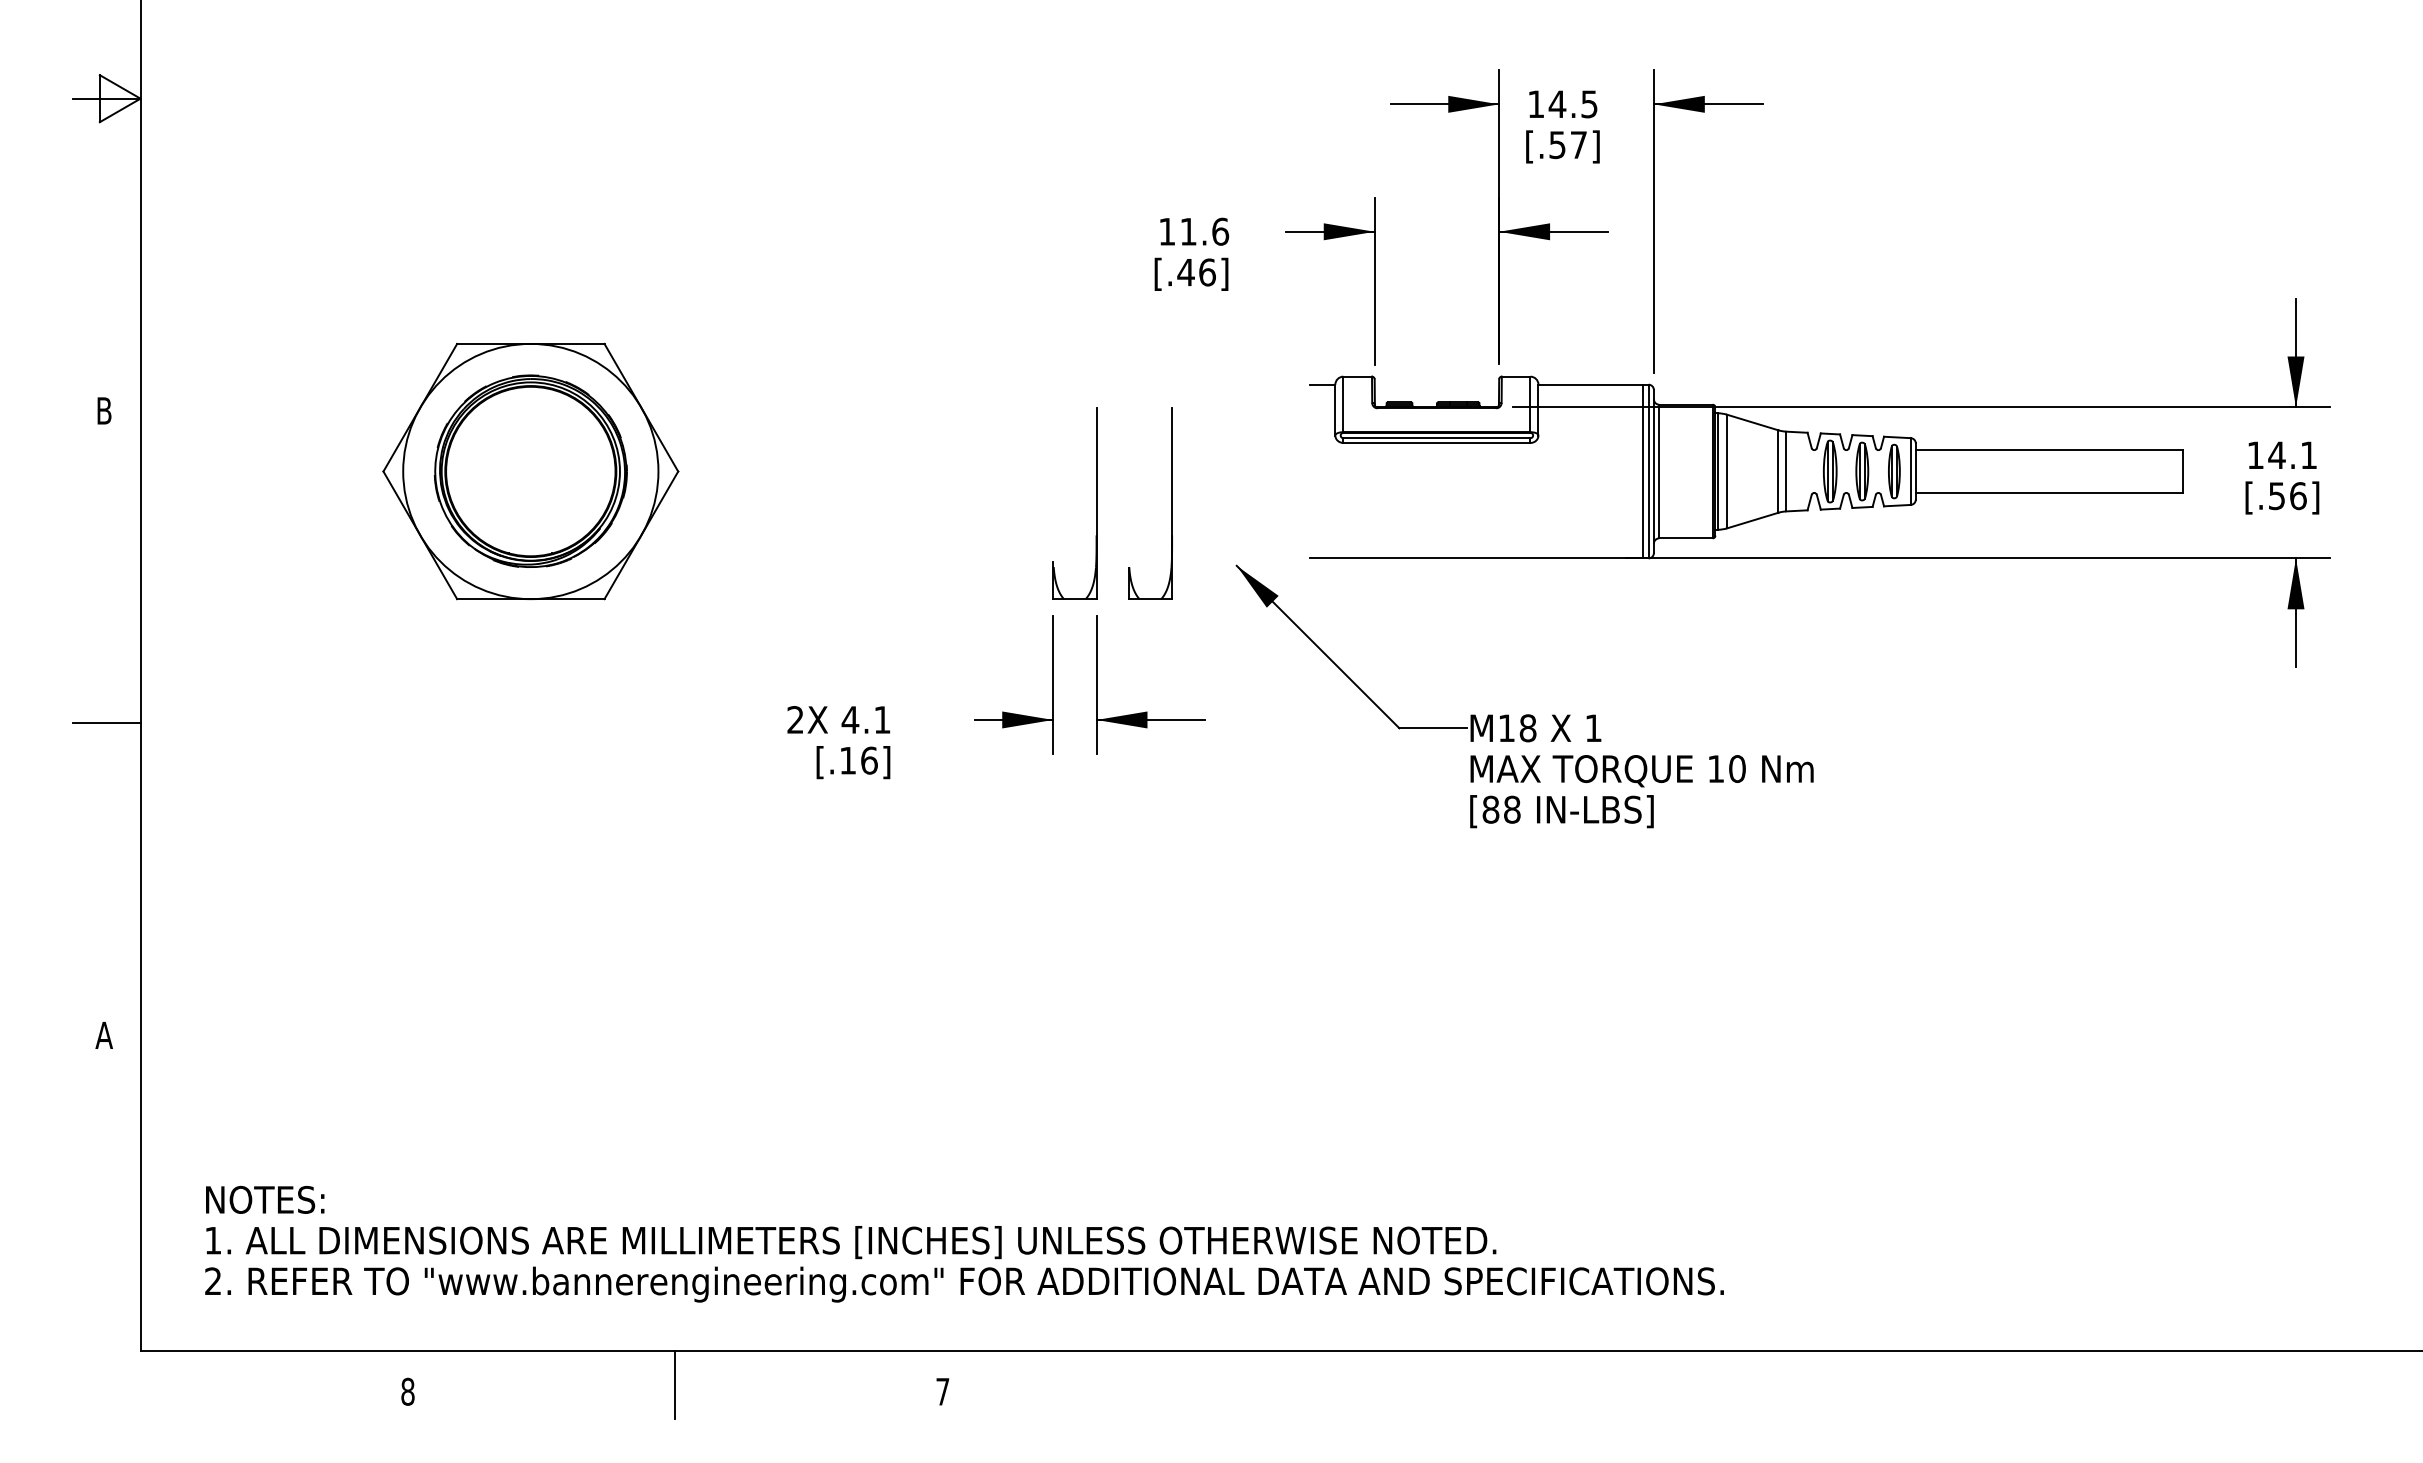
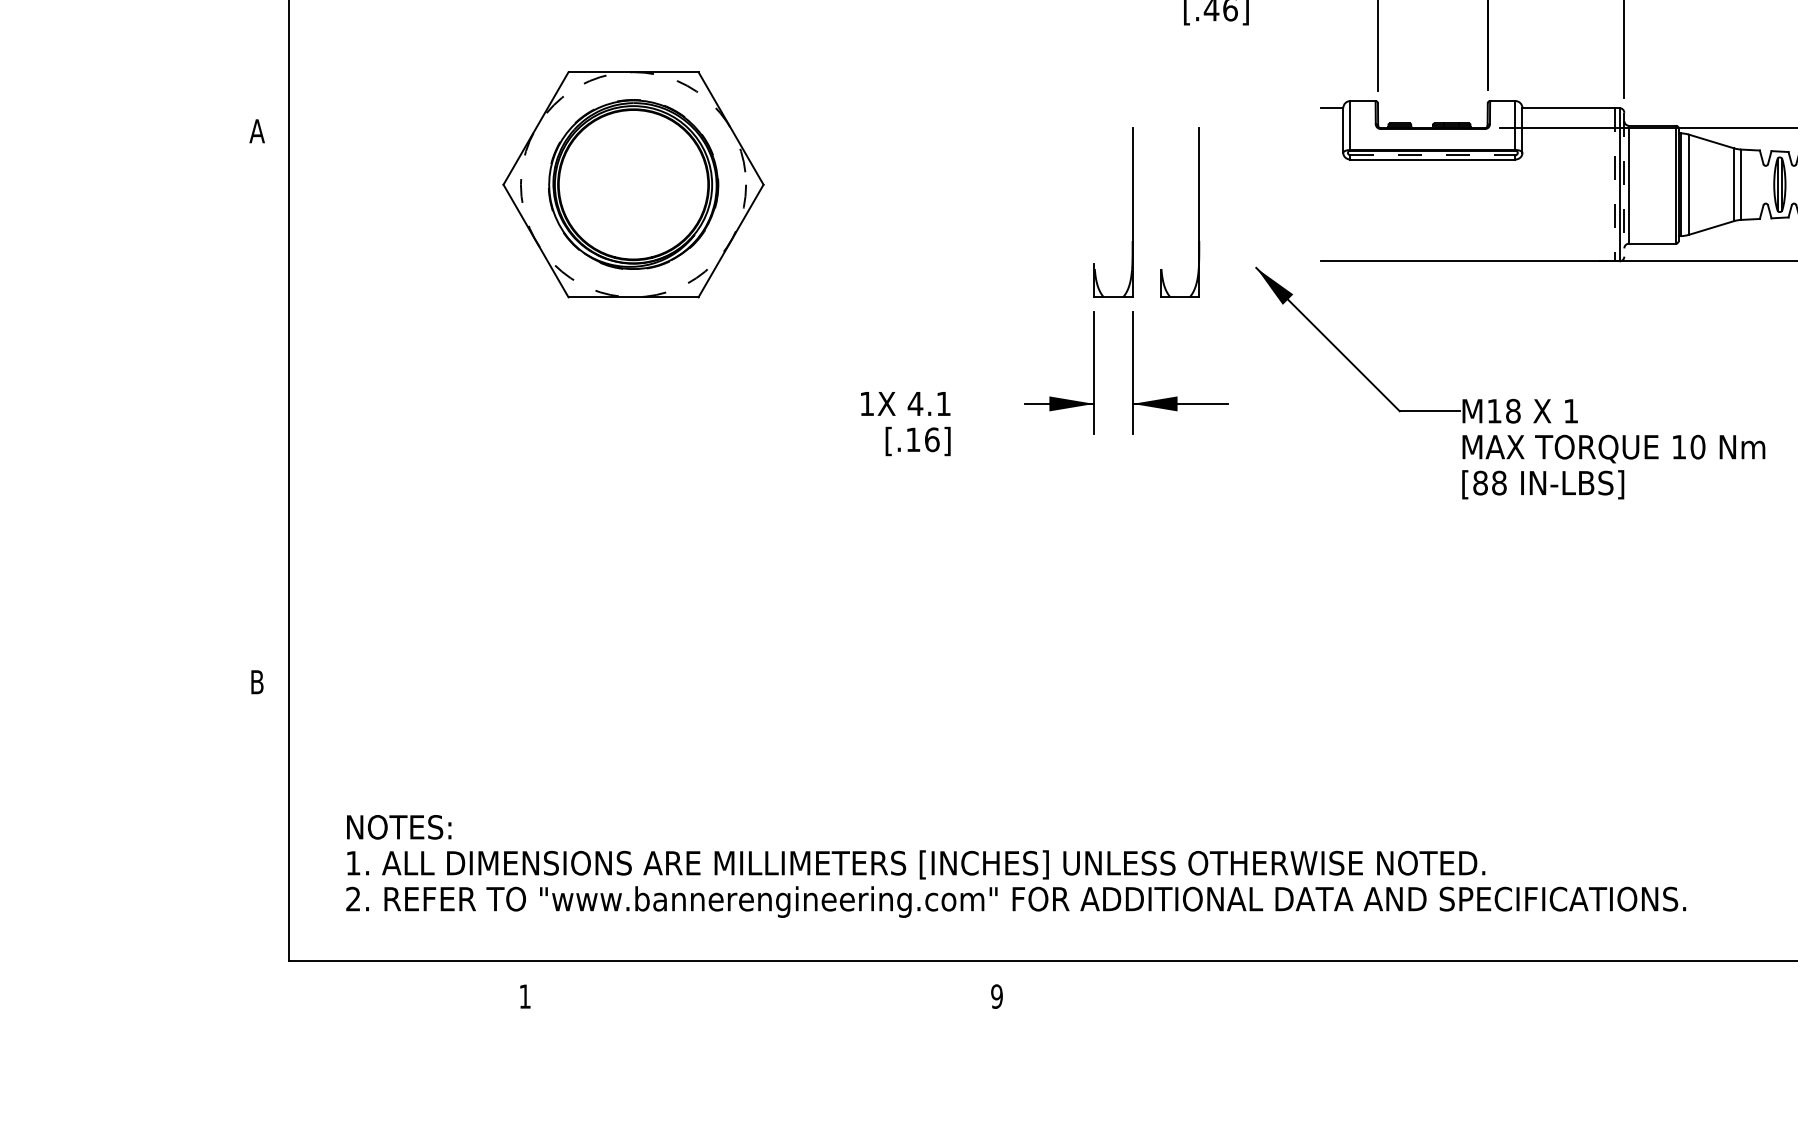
text: (103, 410) -> (256, 130), B -> A
line: (1436, 438) -> (1432, 155), solid -> dashed
circle: (530, 471) -> (633, 184), solid -> dashed
line: (1643, 471) -> (1615, 184), solid -> dashed
line: (1653, 471) -> (1623, 184), solid -> dashed
text: (795, 719) -> (867, 403), 2X -> 1X
line: (106, 723) -> (259, 407), removed
text: (103, 1034) -> (256, 681), A -> B
line: (675, 1384) -> (761, 990), removed
text: (407, 1391) -> (524, 996), 8 -> 1
text: (942, 1391) -> (996, 996), 7 -> 9

